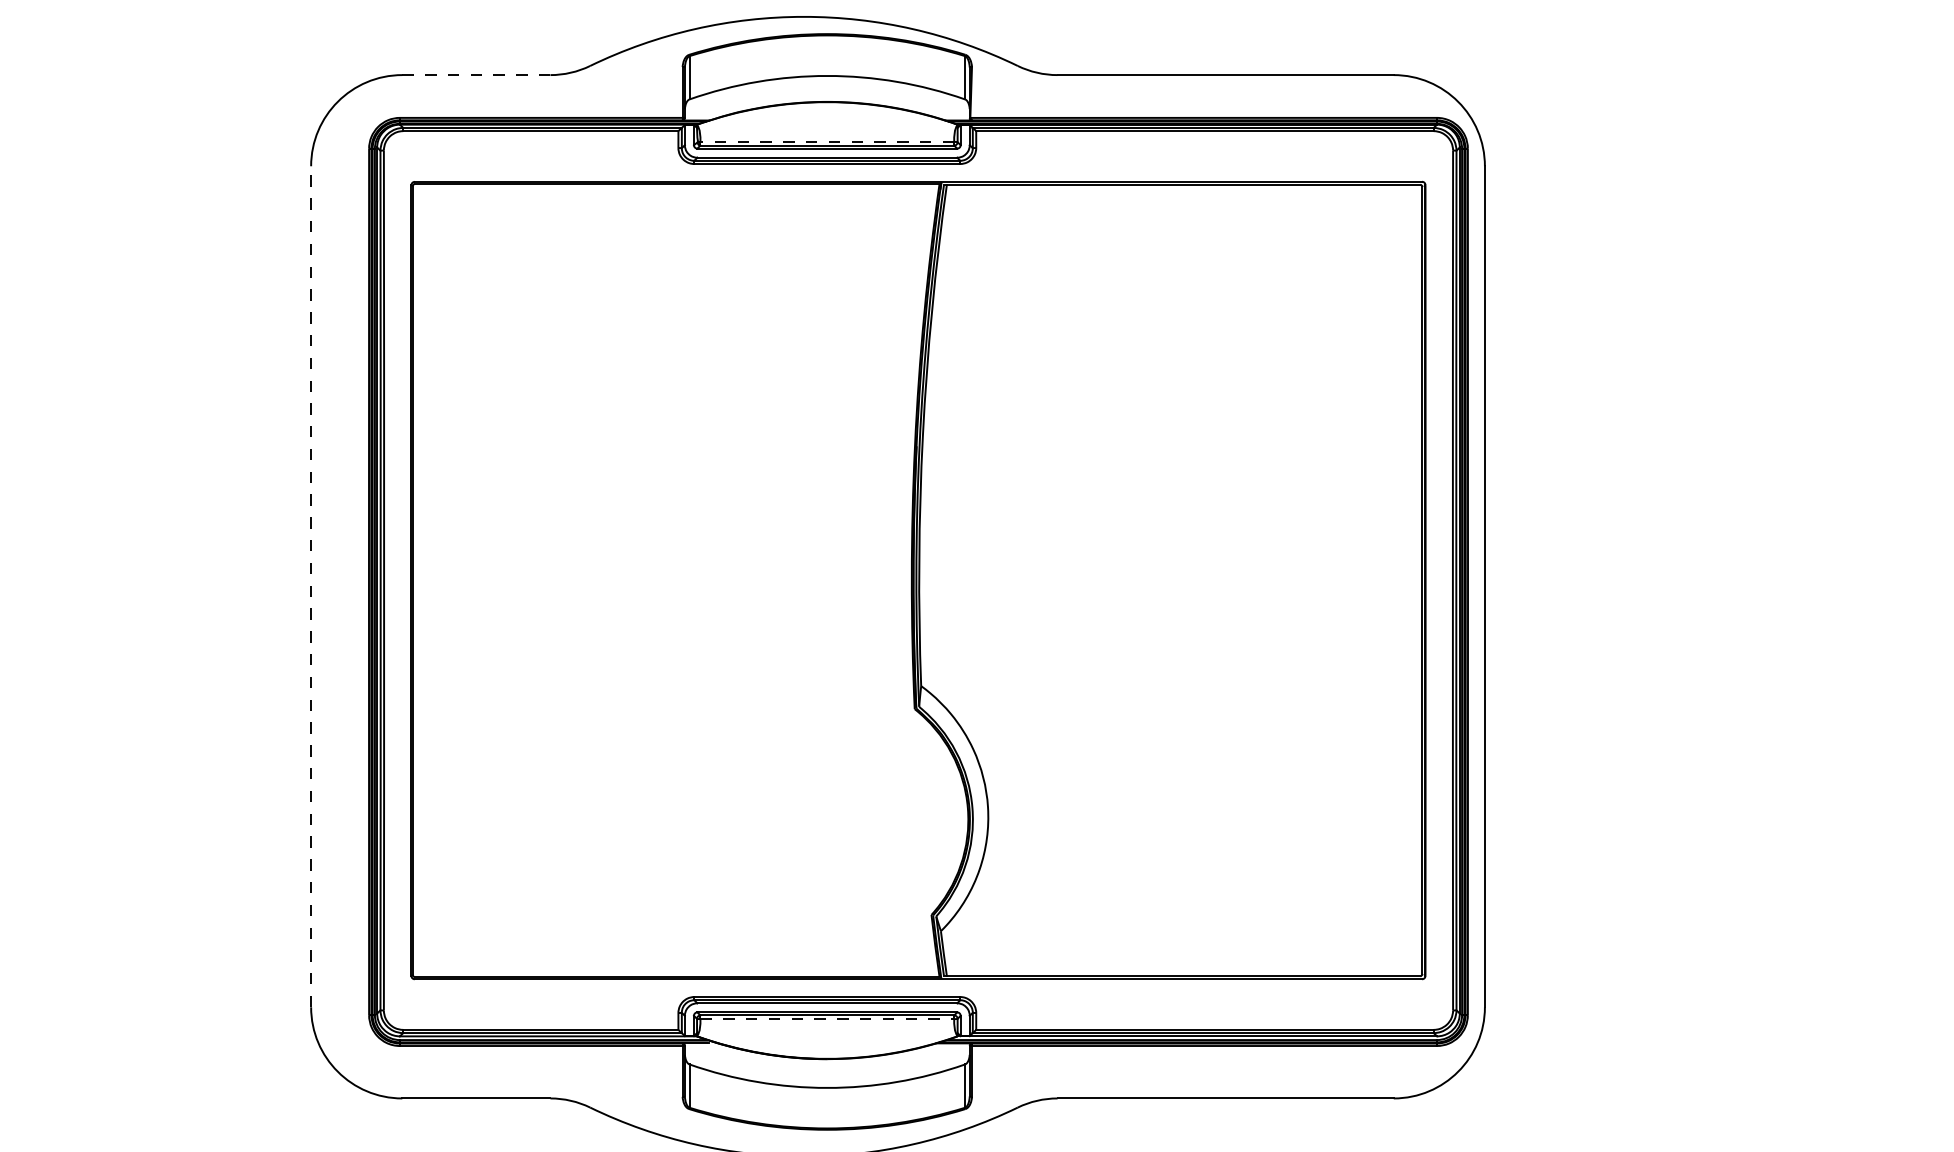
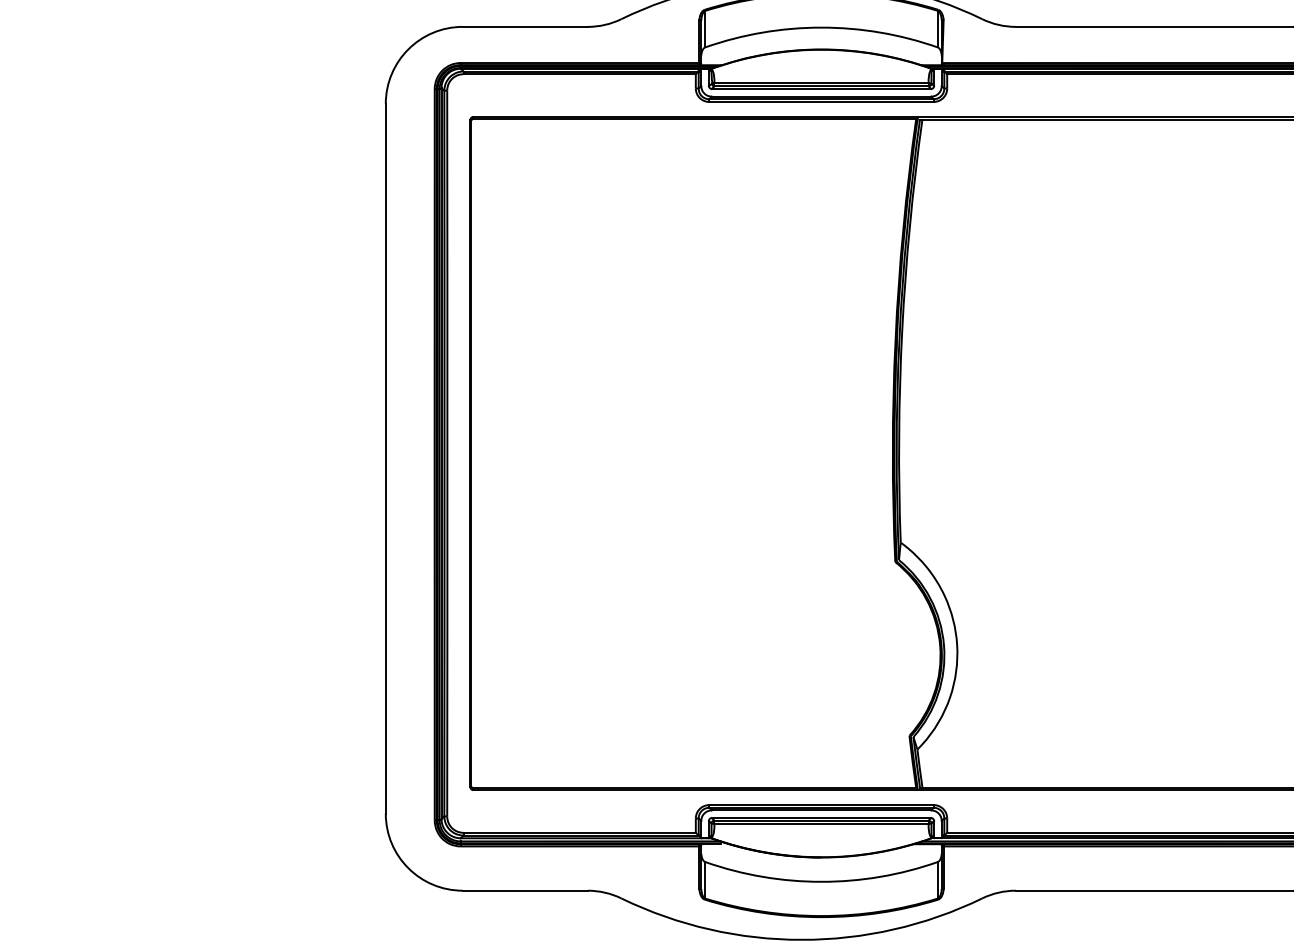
line: (476, 75) -> (525, 27), dashed -> solid
line: (827, 141) -> (821, 82), dashed -> solid
line: (311, 586) -> (386, 458), dashed -> solid
line: (827, 1019) -> (821, 824), dashed -> solid

